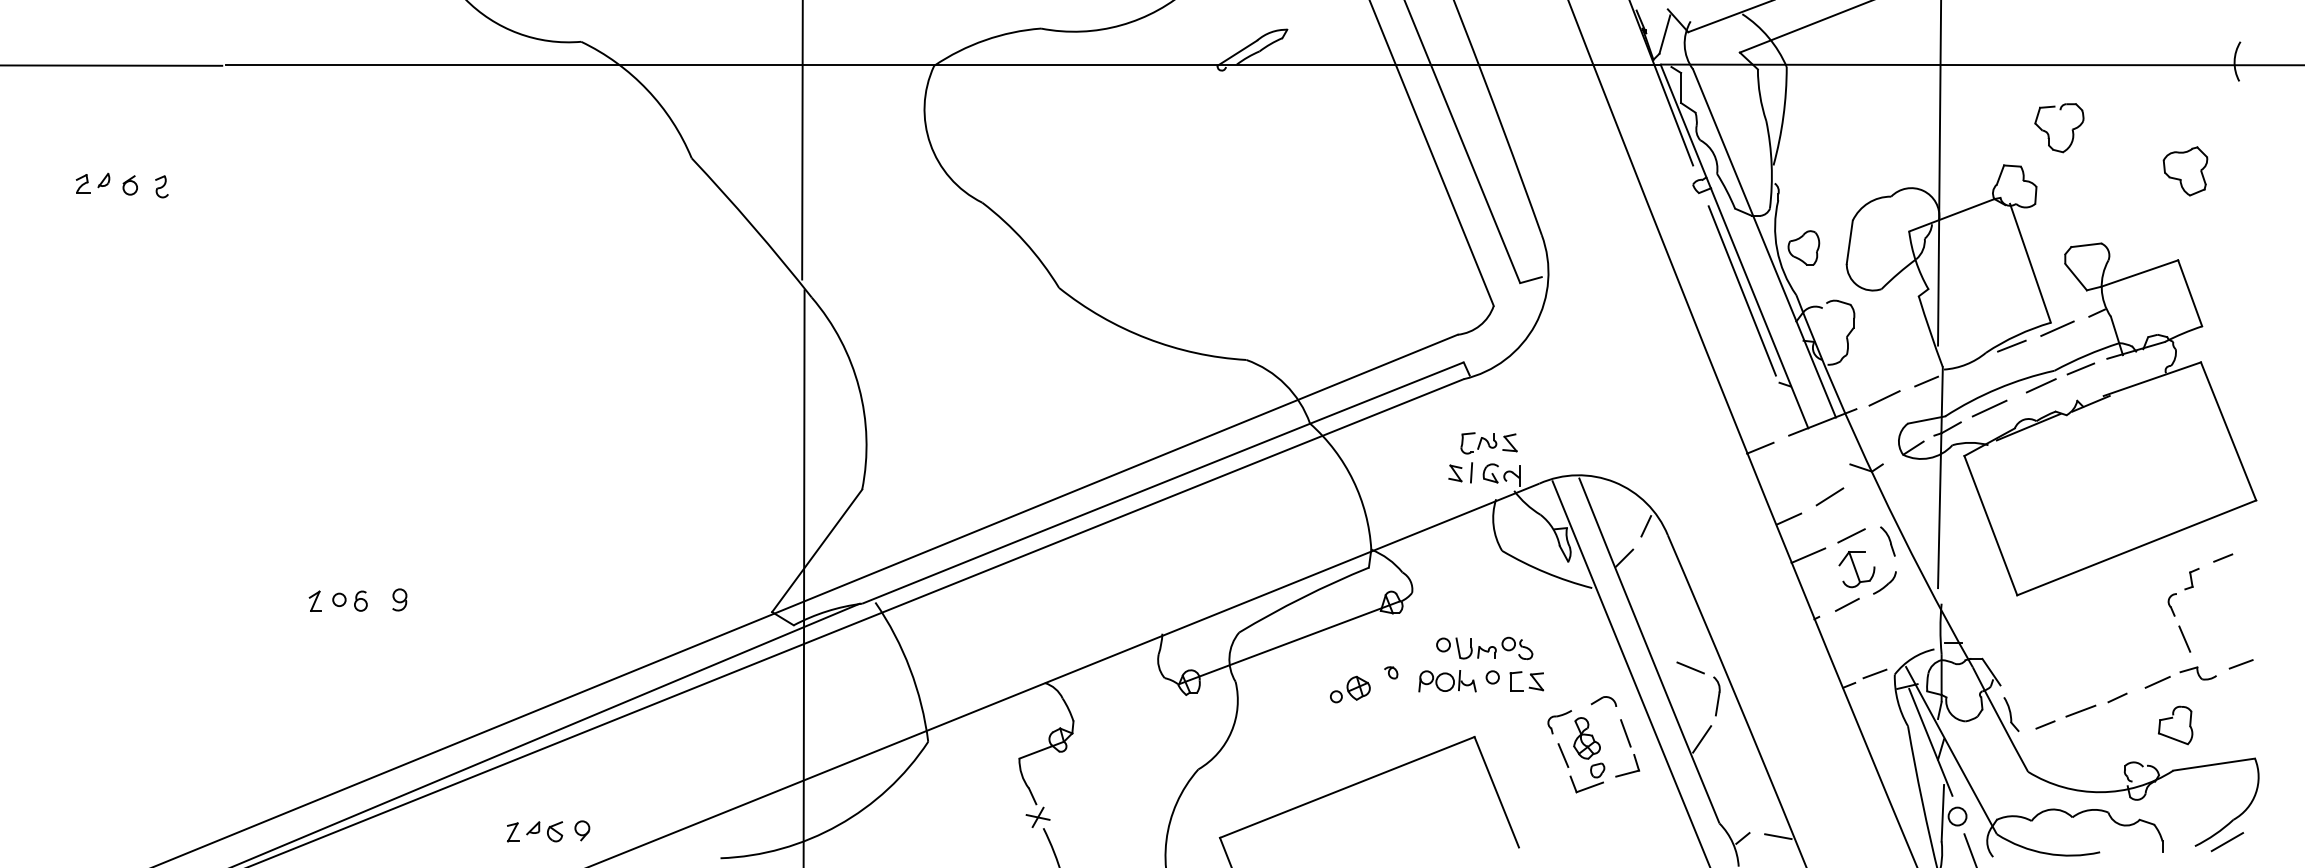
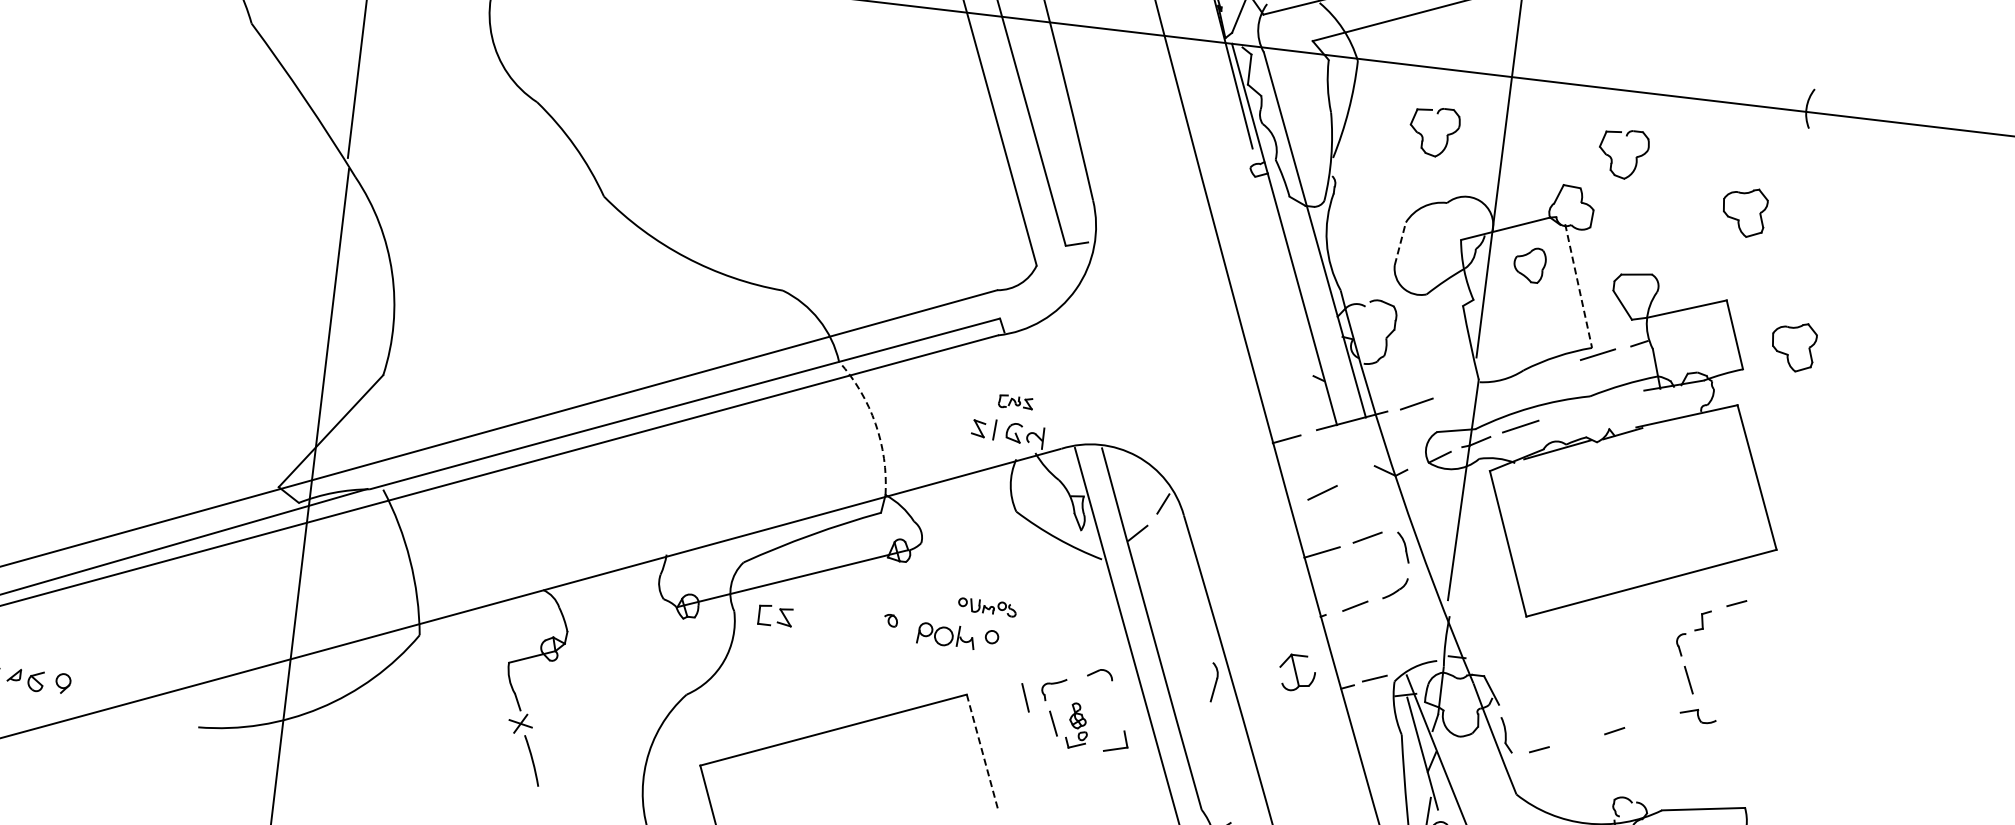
part: (1860, 134) -> (1423, 137), added
line: (1849, 242) -> (1400, 243), solid -> dashed
part: (1803, 247) -> (1529, 264), moved
line: (2030, 263) -> (1578, 286), solid -> dashed
line: (1741, 290) -> (1286, 279), removed
part: (2249, 298) -> (1793, 347), added
line: (2011, 345) -> (1550, 366), removed
line: (2080, 368) -> (1616, 397), removed
line: (1926, 381) -> (1460, 392), removed
line: (2040, 385) -> (1574, 409), removed
part: (1488, 443) -> (1015, 402), size x0.6
arc: (1353, 480) -> (875, 423), solid -> dashed
line: (1829, 496) -> (1322, 492), moved
line: (1789, 518) -> (1307, 513), removed
part: (1856, 569) -> (1296, 673), moved
part: (1484, 648) -> (987, 607), size x0.6
line: (2240, 664) -> (1741, 712), removed
line: (1690, 667) -> (1191, 650), removed
part: (1526, 681) -> (775, 615), moved
line: (2157, 681) -> (1656, 719), removed
part: (1350, 689) -> (848, 632), removed
line: (2080, 710) -> (1576, 739), removed
part: (2175, 725) -> (1669, 765), removed
line: (1625, 733) -> (1025, 697), moved
line: (1702, 739) -> (1194, 723), removed
part: (1587, 755) -> (1077, 726), size x0.6
line: (1496, 792) -> (982, 752), solid -> dashed

